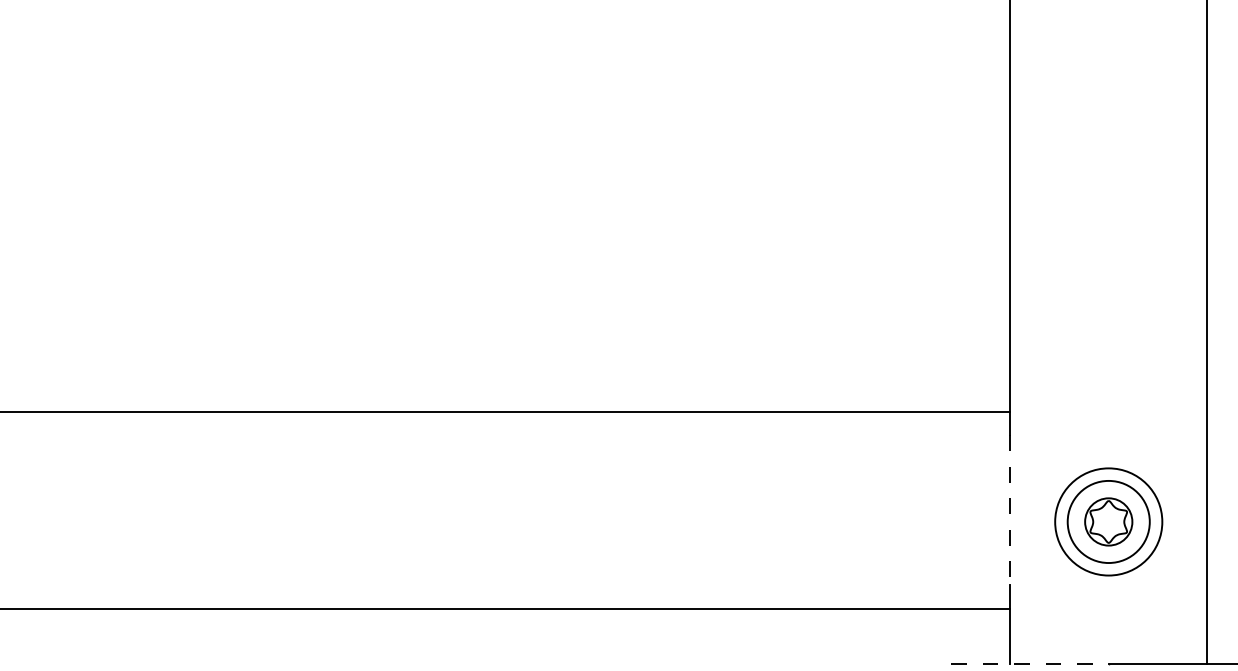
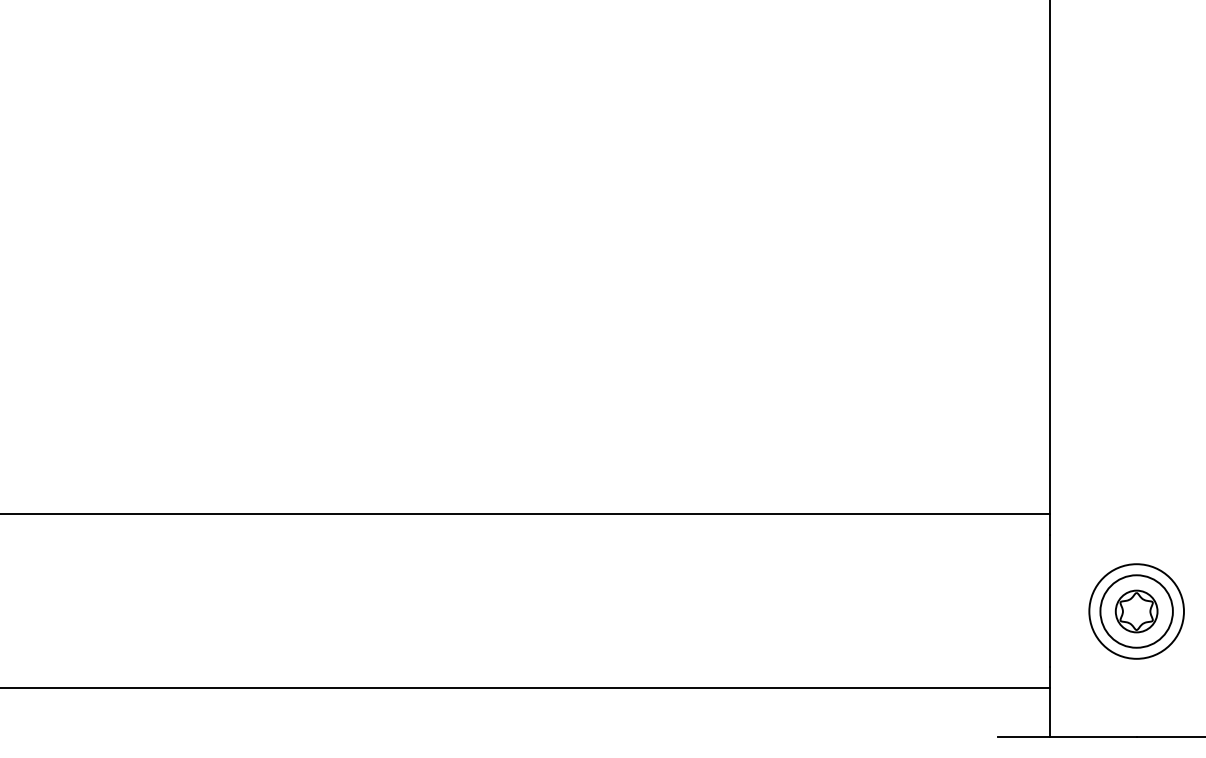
line: (1010, 510) -> (1049, 601), dashed -> solid
line: (1030, 663) -> (1067, 736), dashed -> solid

